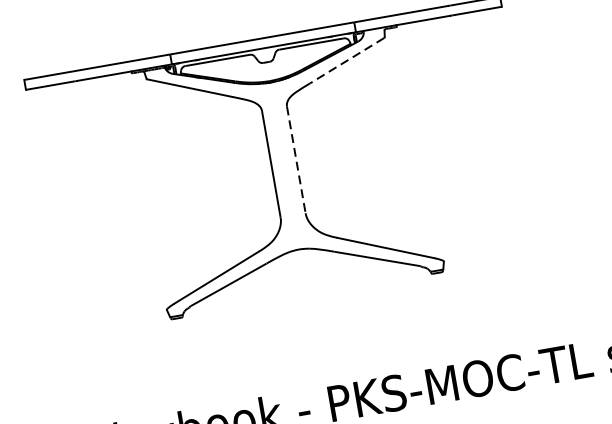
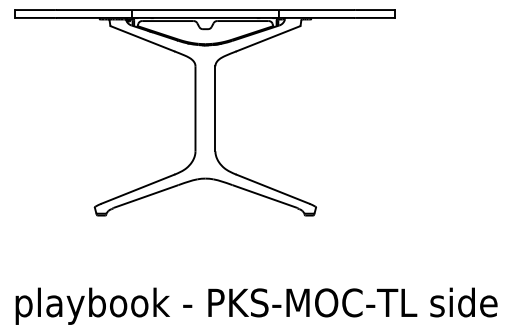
line: (346, 60) -> (267, 38), dashed -> solid
line: (296, 159) -> (215, 108), dashed -> solid

